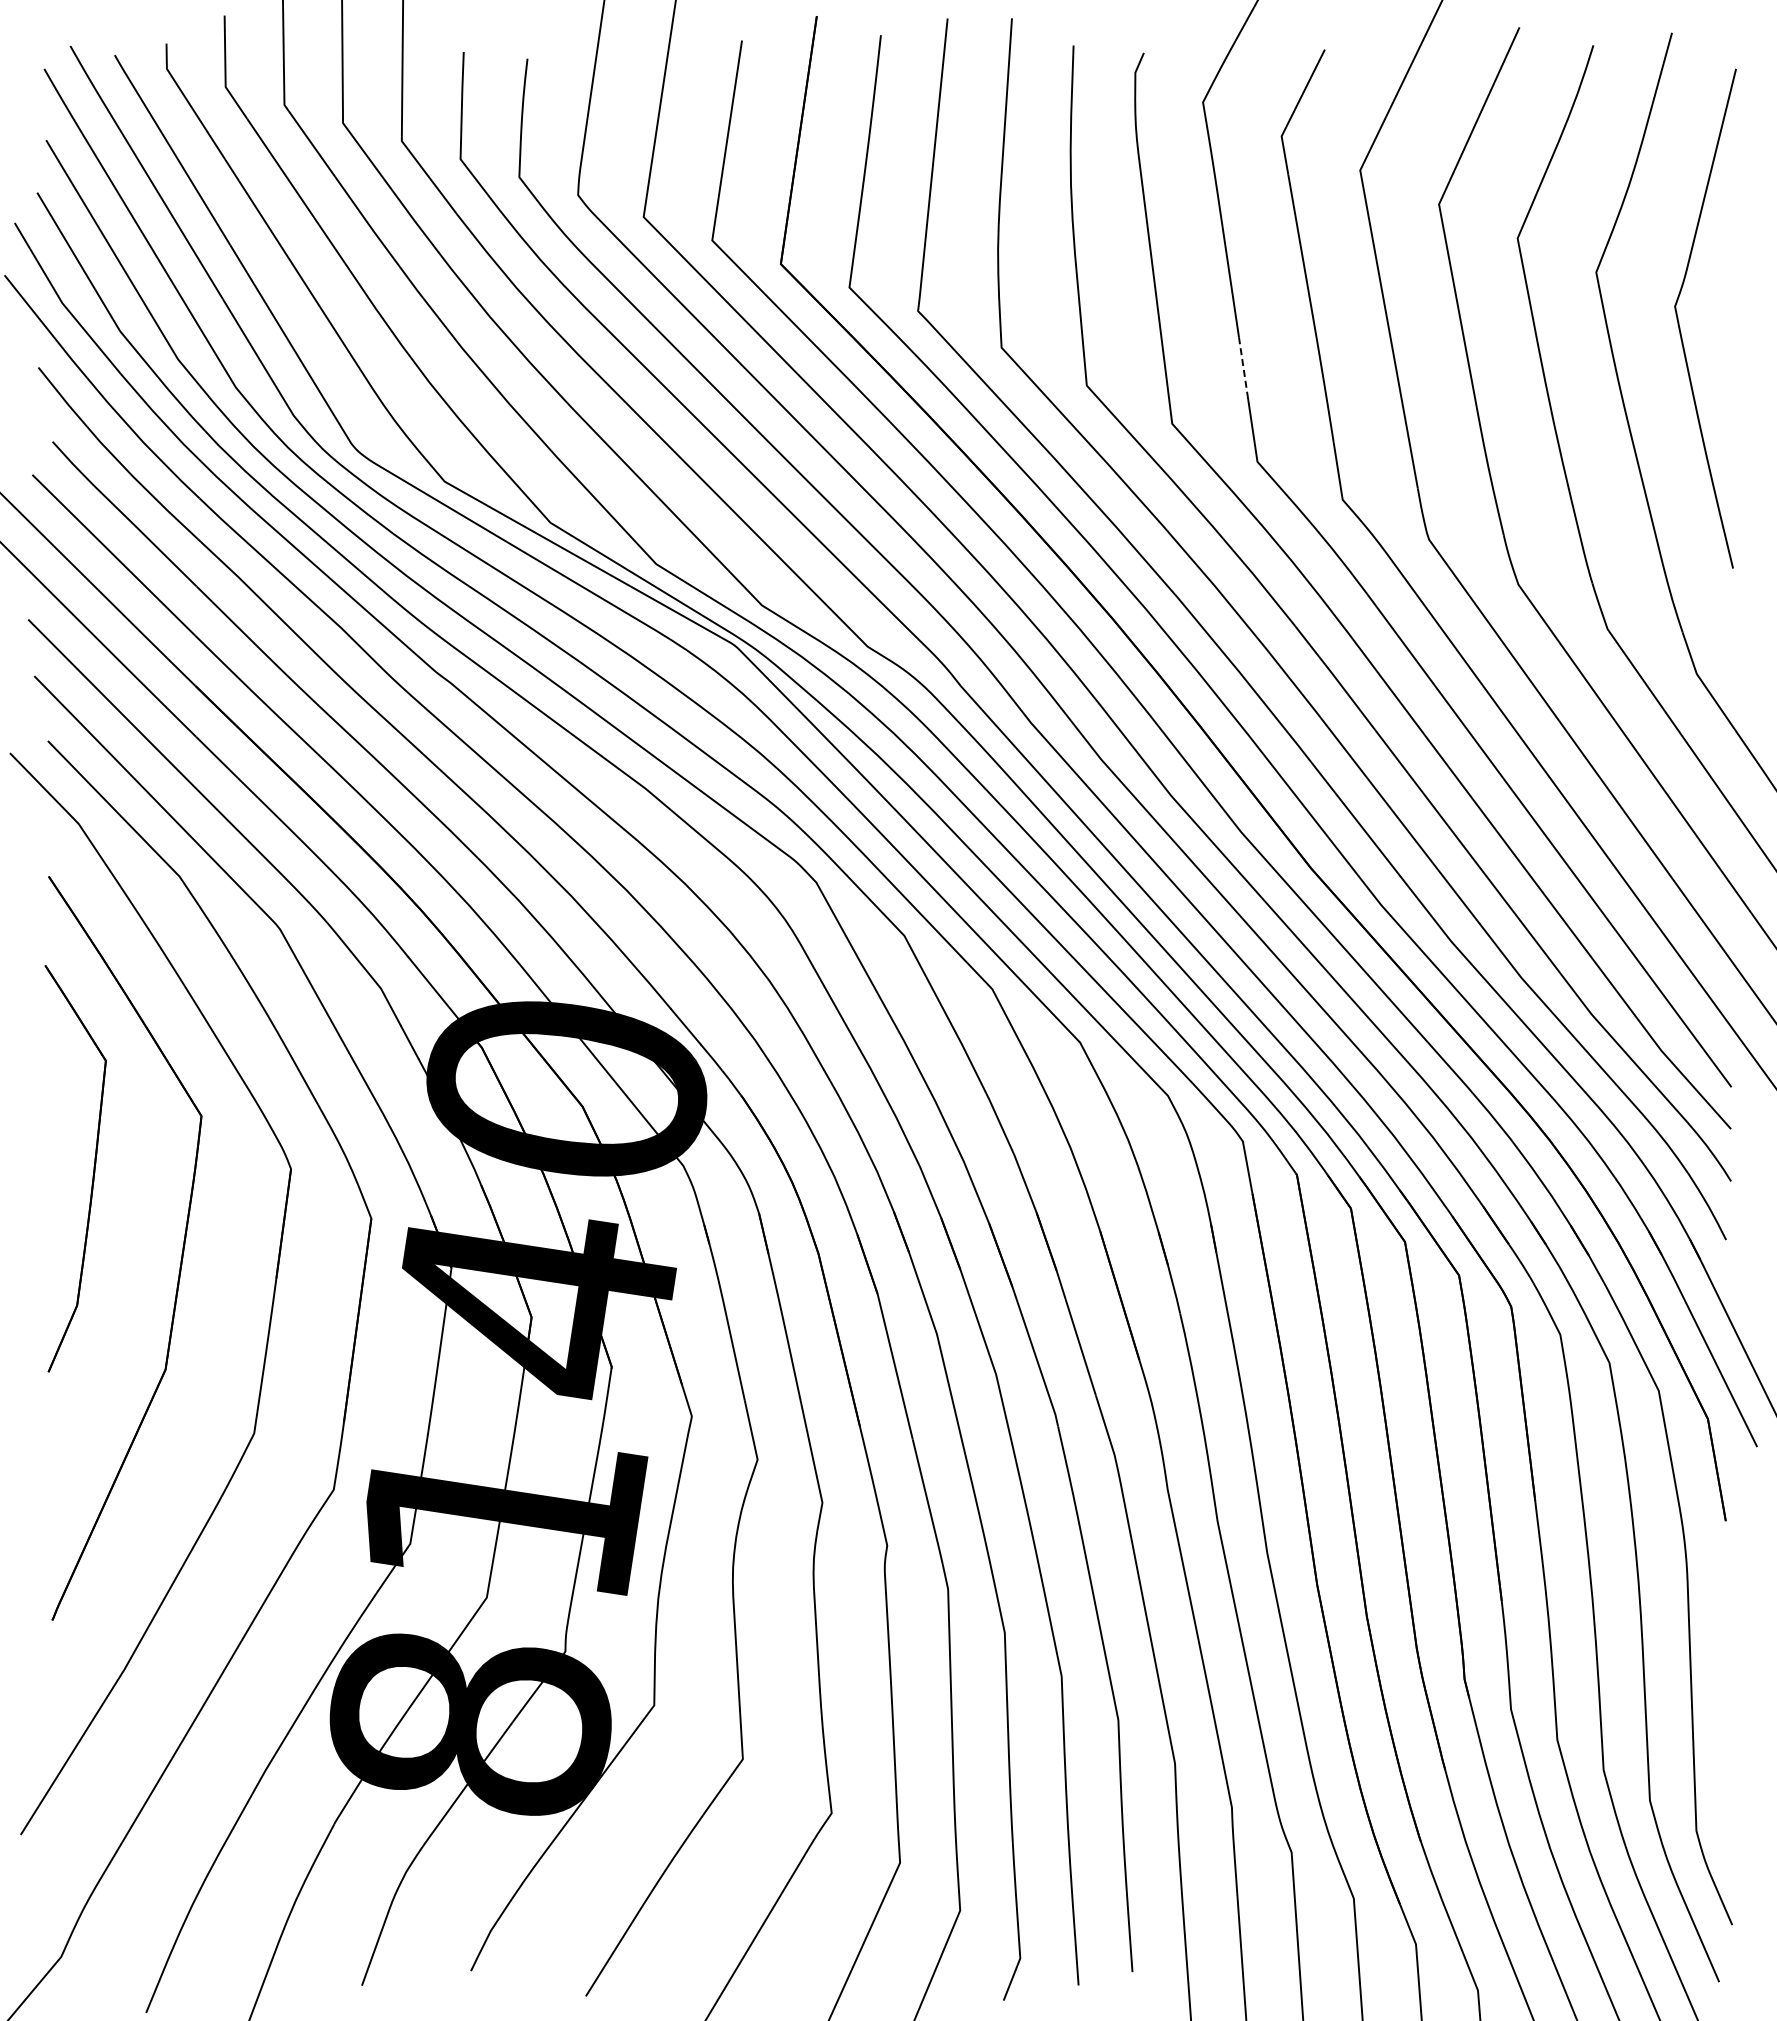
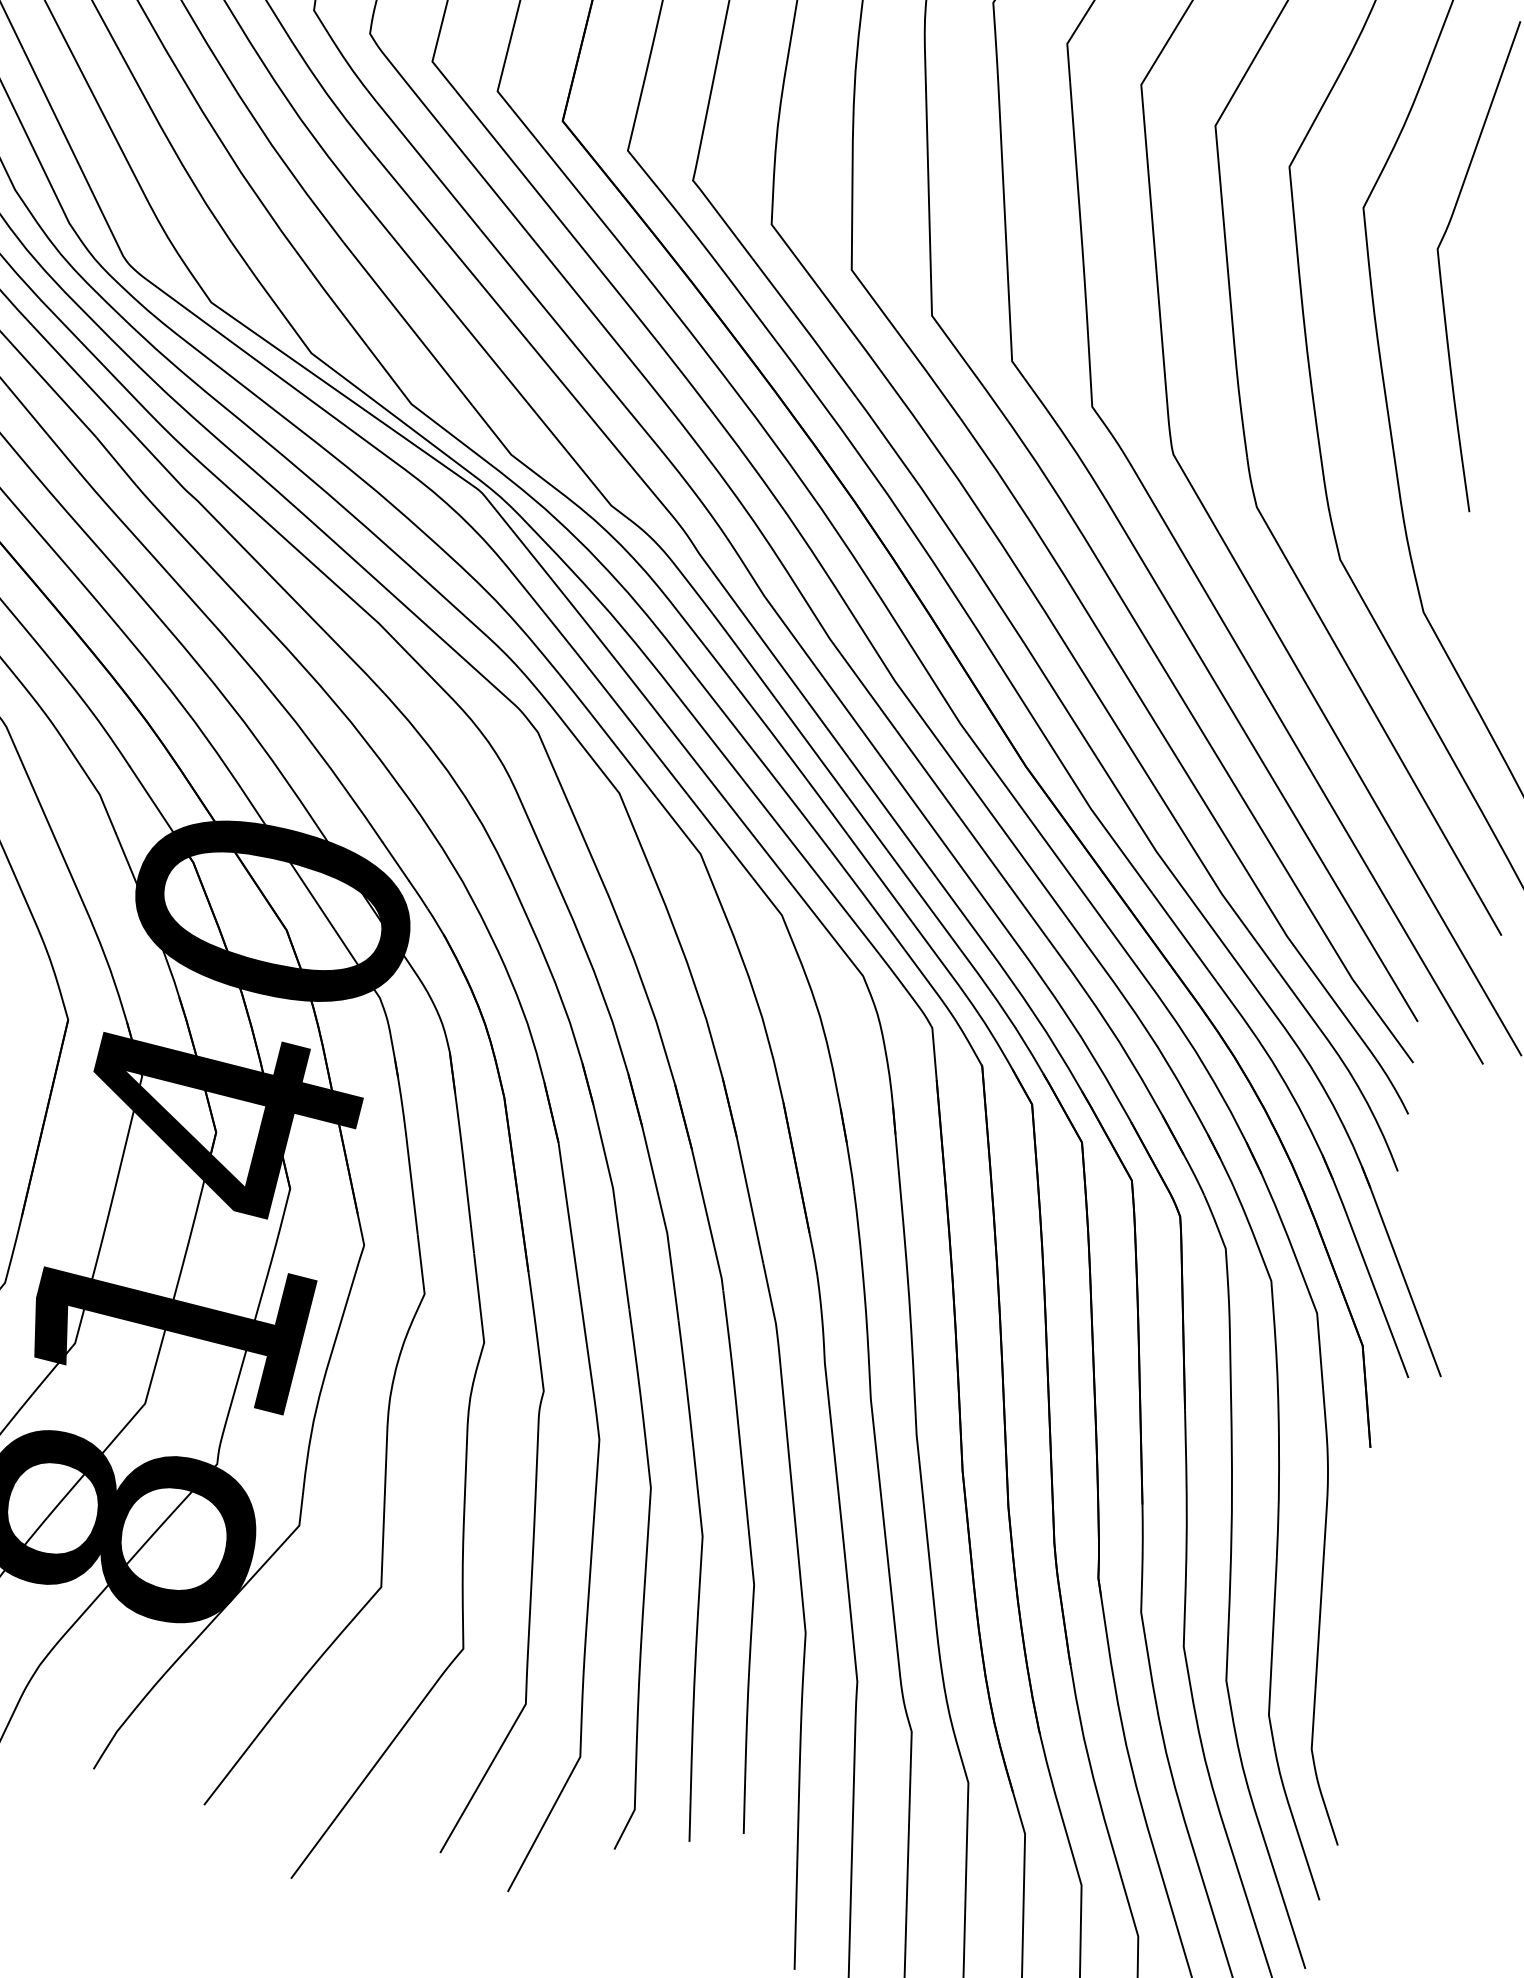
line: (1243, 366) -> (1007, 266), dashed -> solid

